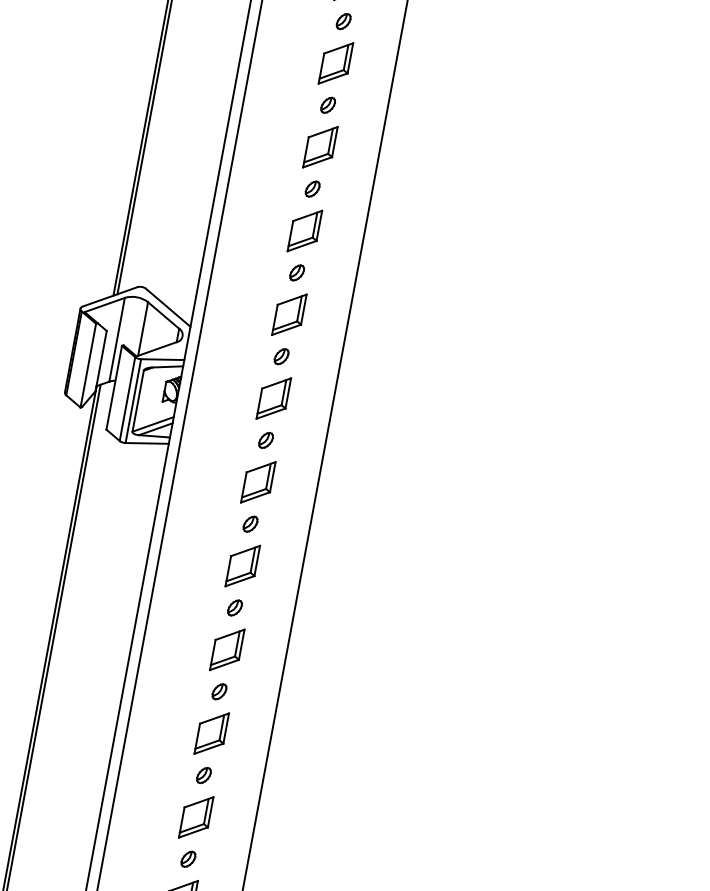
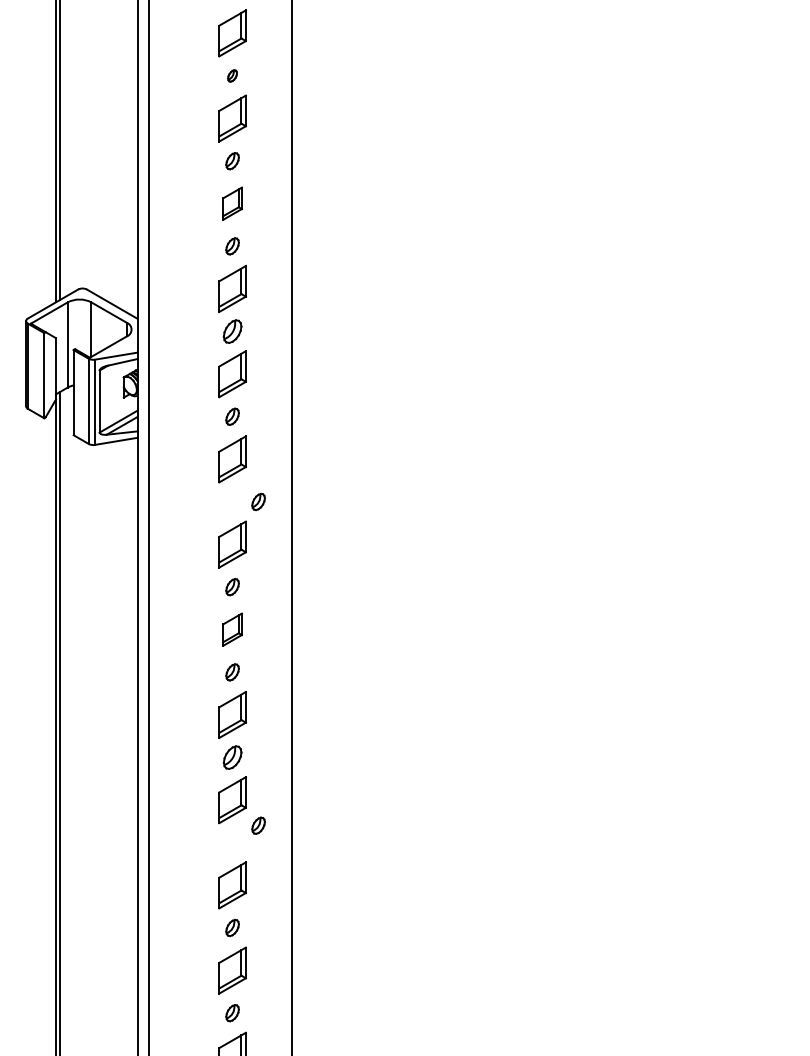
part: (328, 104) -> (232, 75), size x0.7
part: (304, 230) -> (232, 203), size x0.7
part: (281, 356) -> (232, 331), size x1.4
part: (250, 523) -> (258, 501), moved
part: (227, 649) -> (232, 629), size x0.7
part: (203, 775) -> (232, 757), size x1.4
part: (188, 859) -> (258, 825), moved

